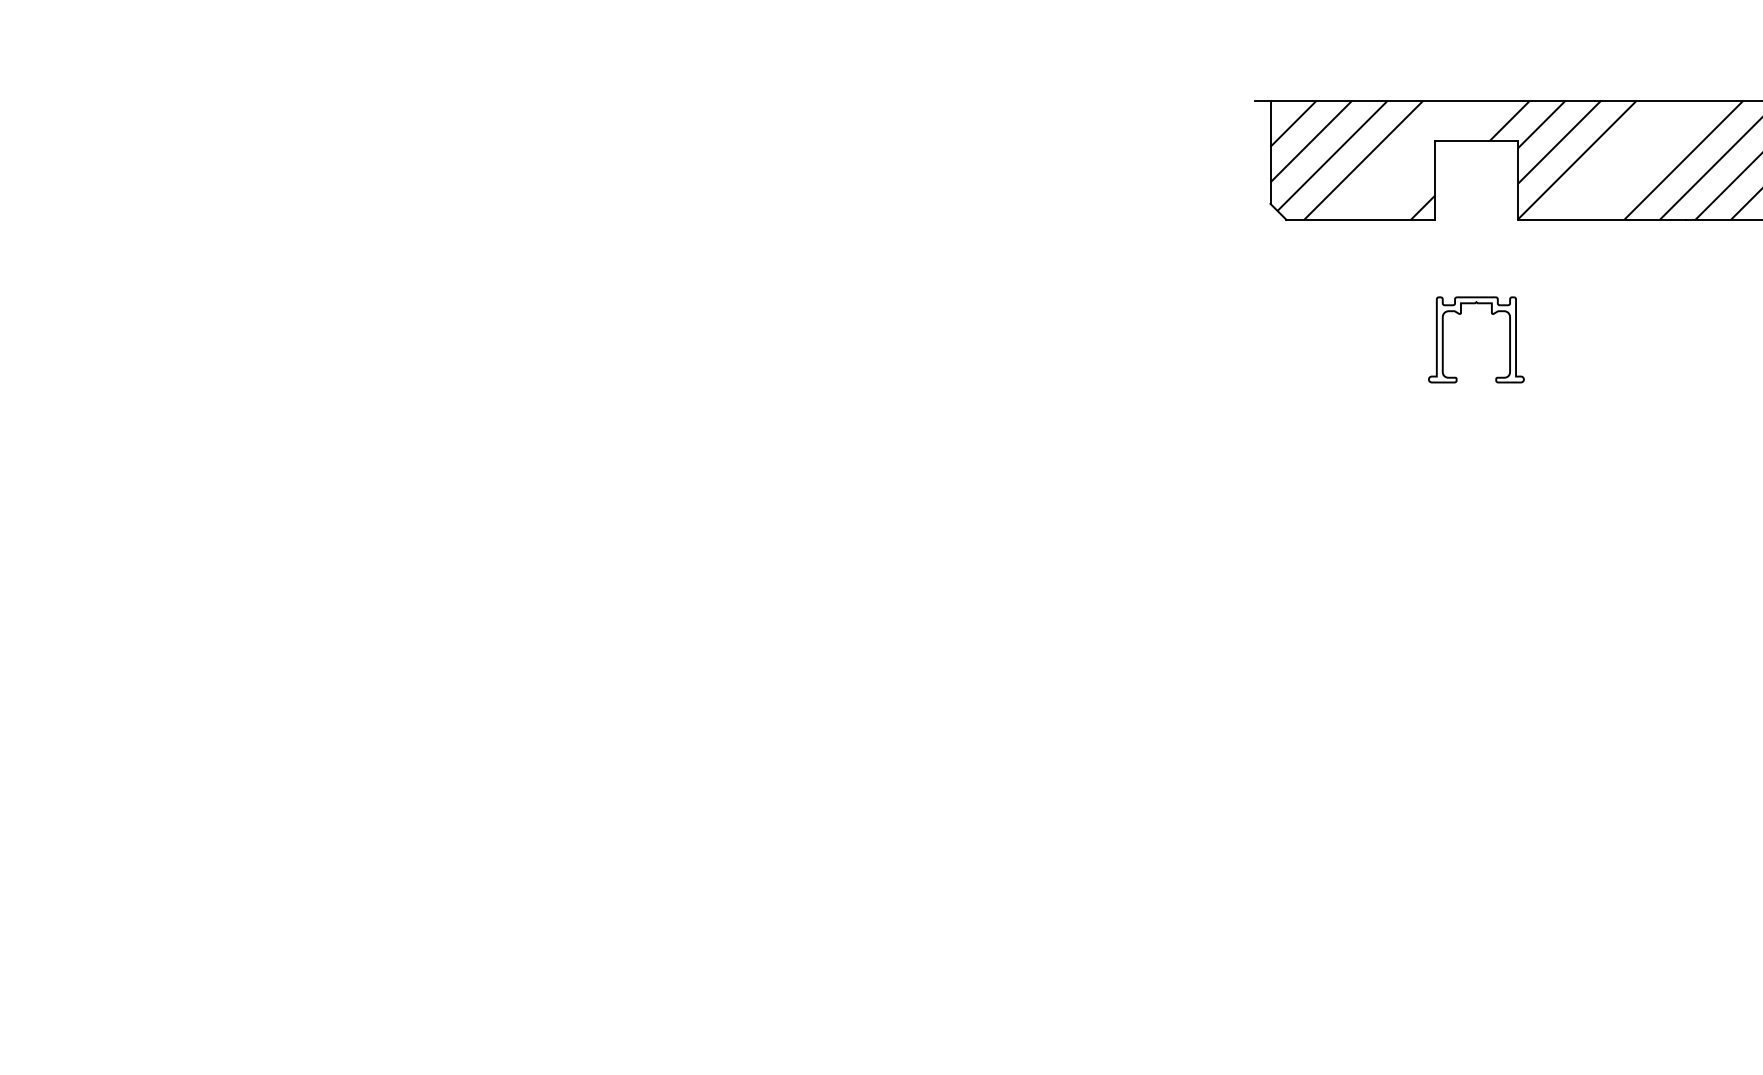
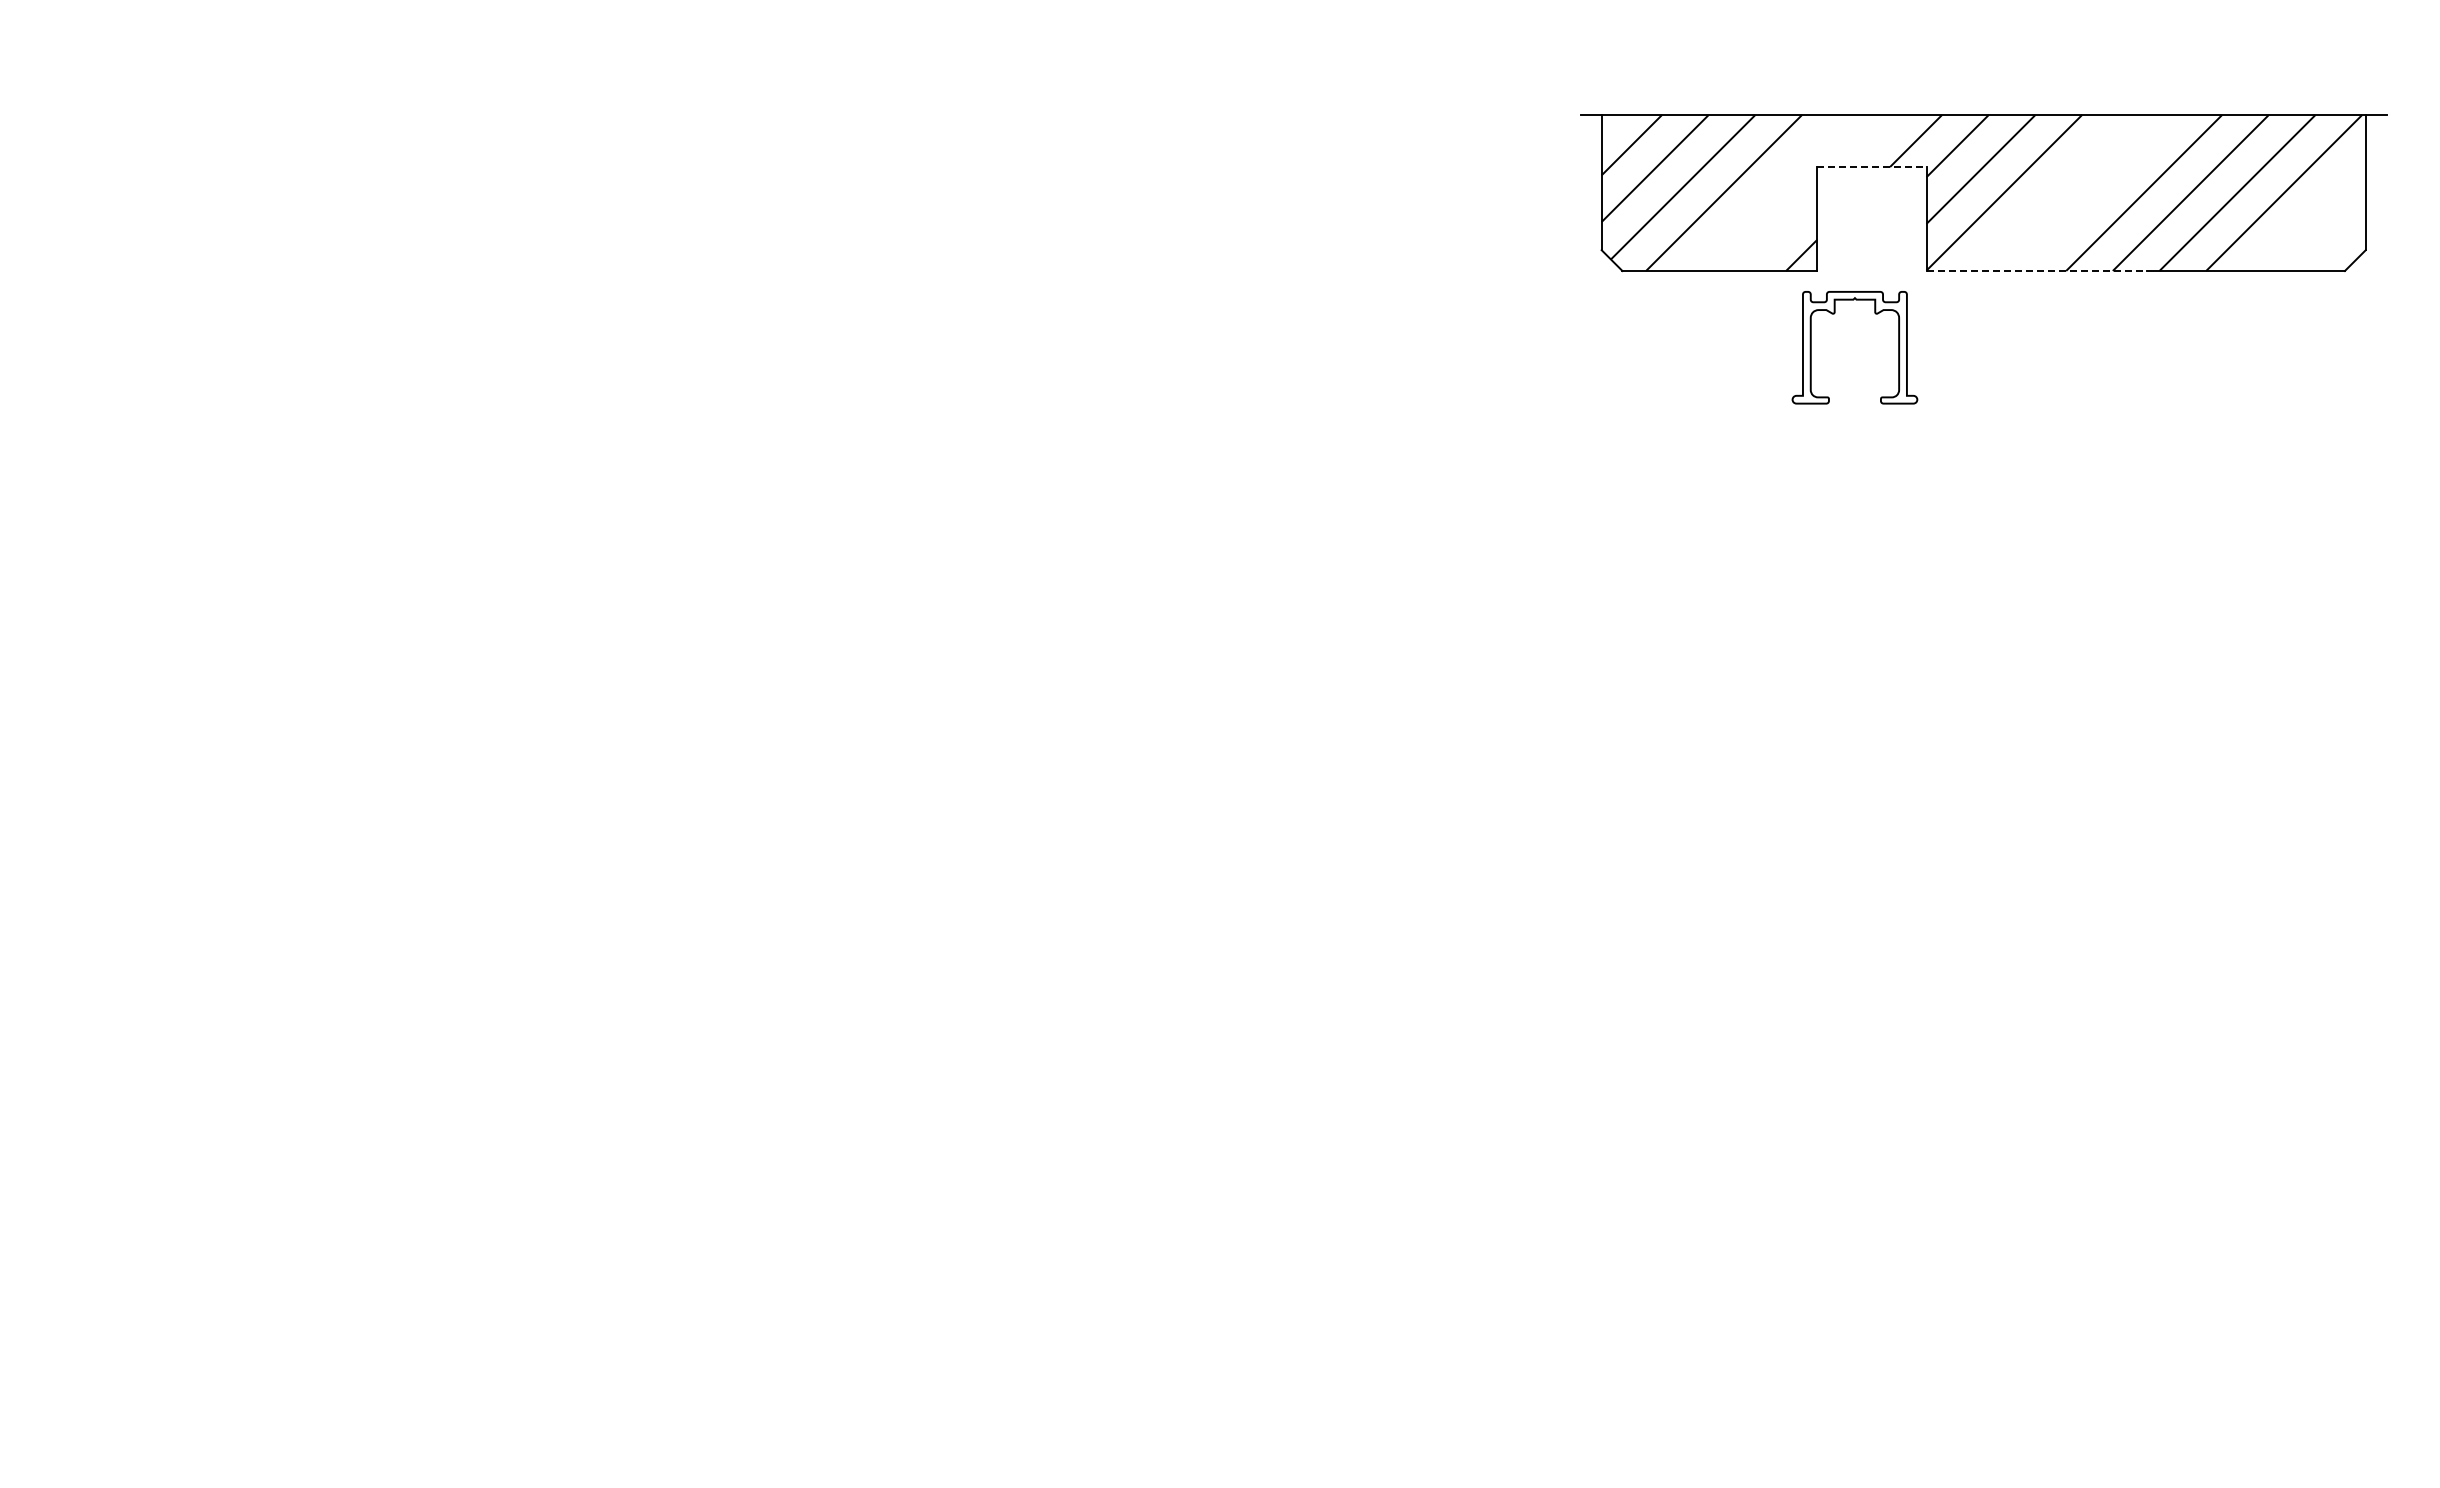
line: (1476, 140) -> (1871, 167), solid -> dashed
line: (1602, 220) -> (2037, 271), solid -> dashed
part: (1460, 314) -> (1834, 314), moved

